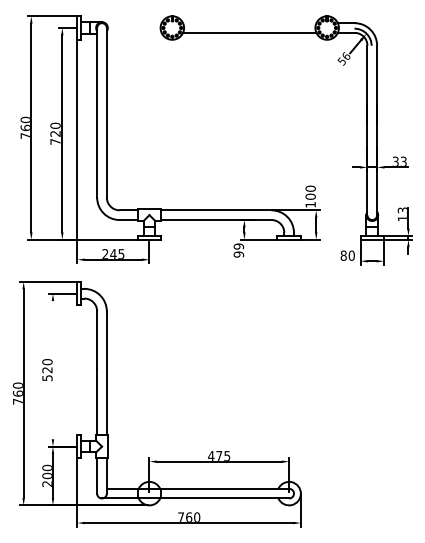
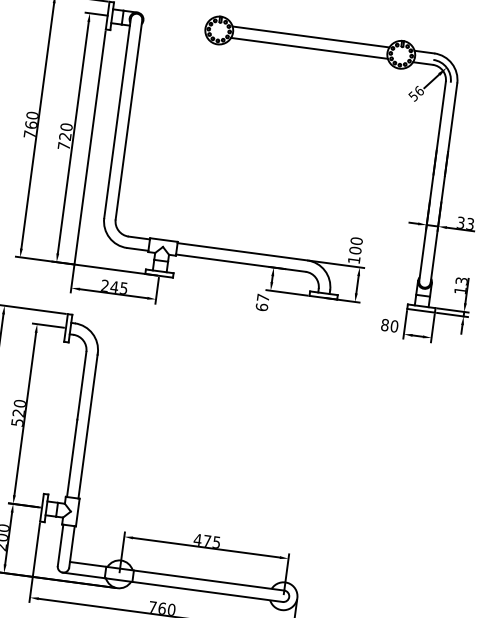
line: (249, 23) -> (310, 37), added
text: (238, 250) -> (262, 302), 99 -> 67
line: (52, 370) -> (24, 414), added

